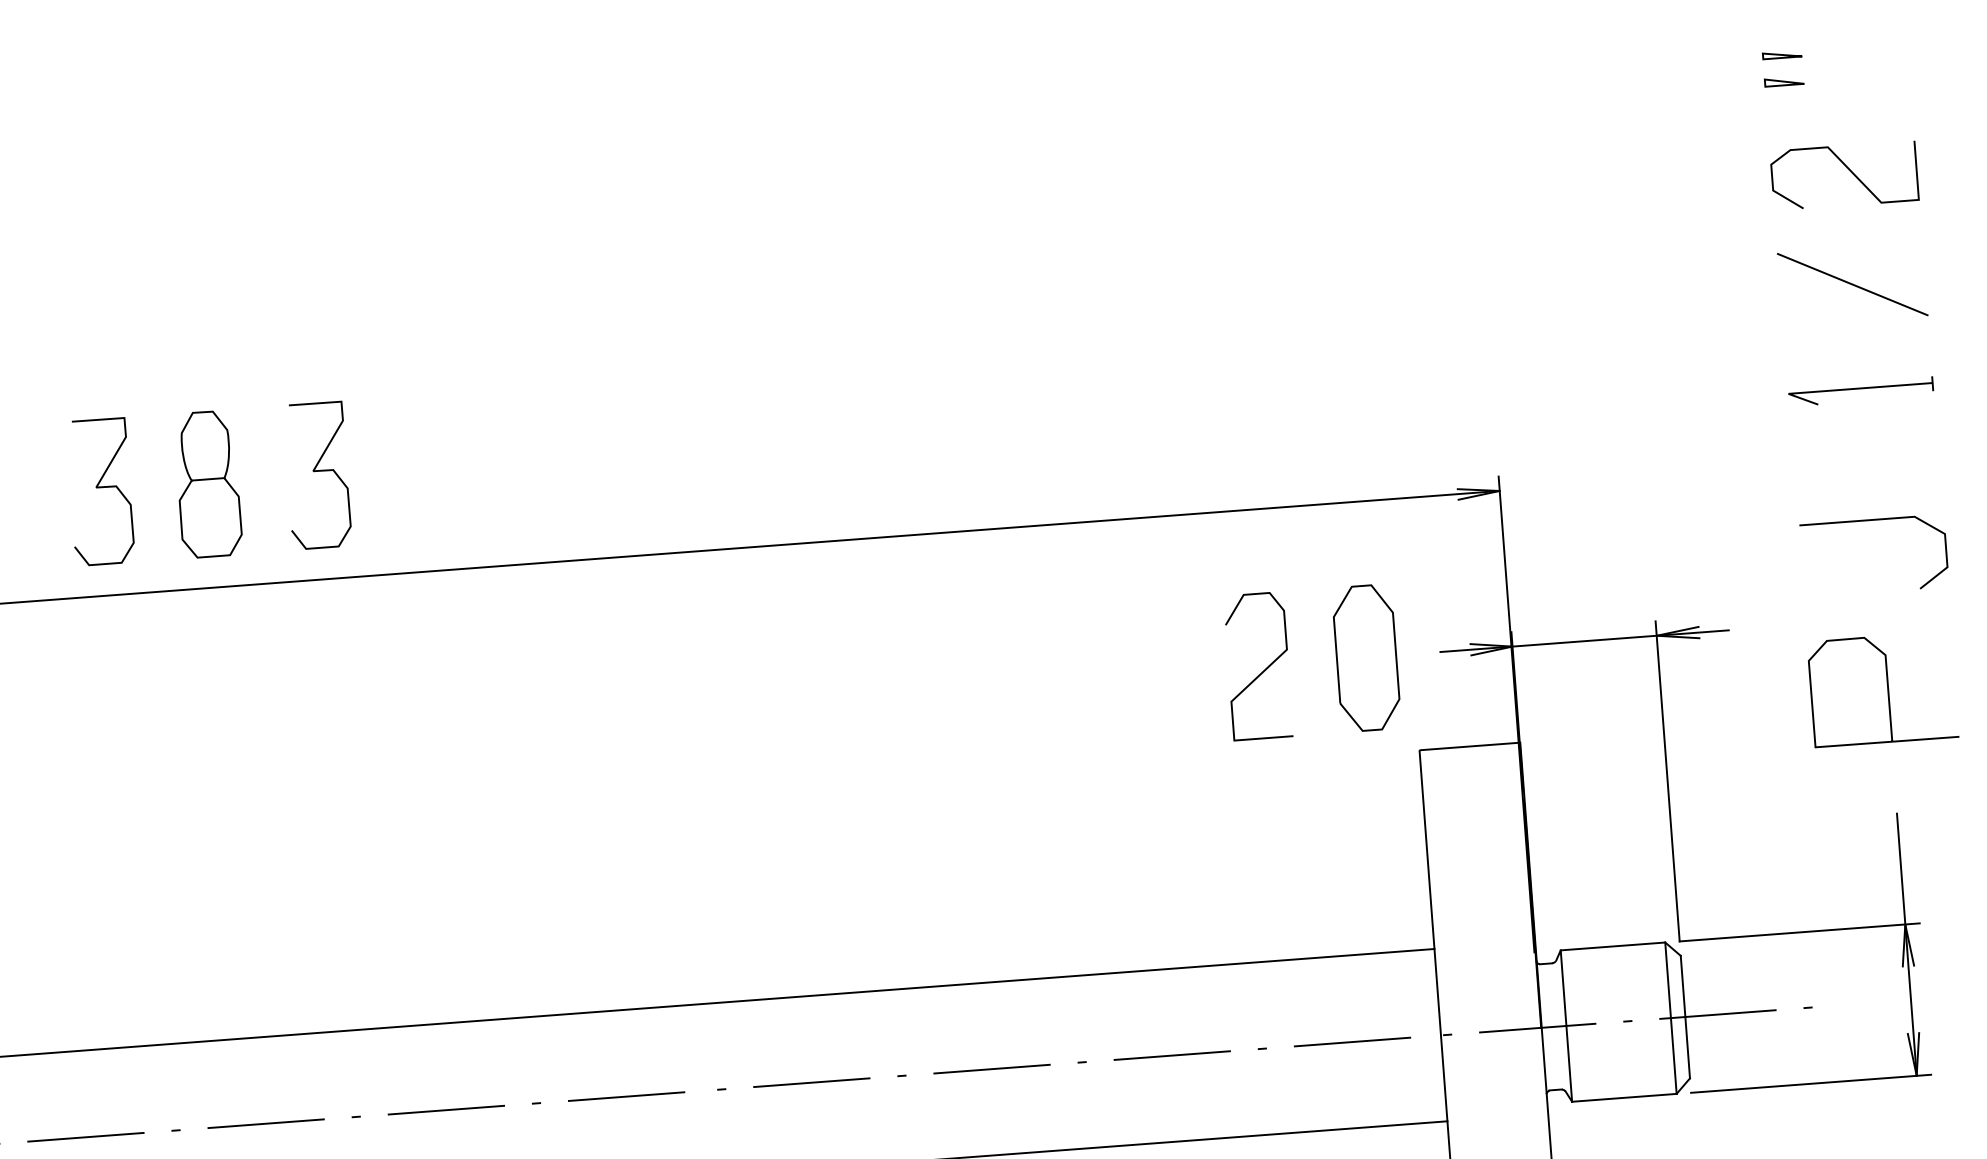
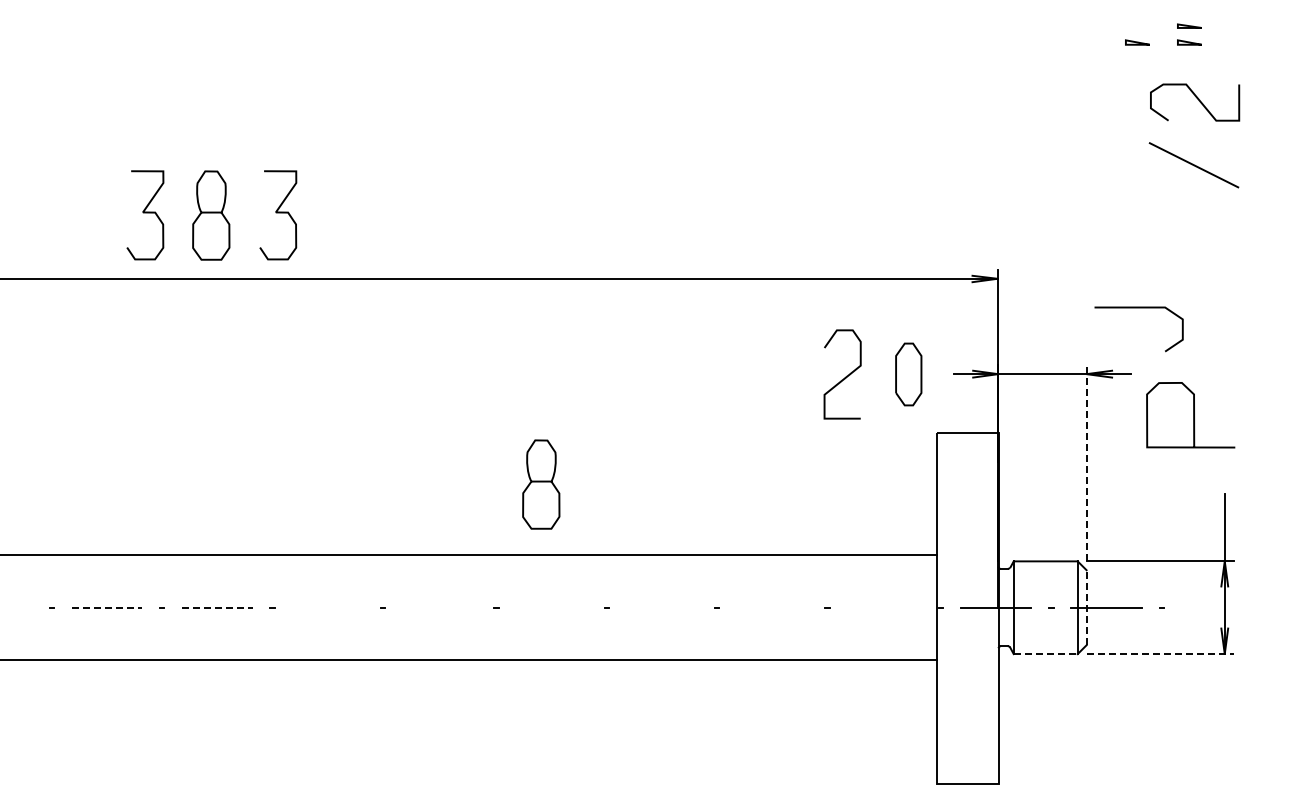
part: (1699, 88) -> (1137, 42), added
curve: (1848, 170) -> (1197, 99), moved
line: (1851, 285) -> (1193, 165), moved
part: (1859, 391) -> (1221, 234), removed
line: (1871, 521) -> (1138, 308), moved
part: (1366, 658) -> (908, 374), size x0.7
curve: (1887, 689) -> (1193, 415), moved
line: (1667, 780) -> (1086, 462), solid -> dashed
curve: (780, 879) -> (541, 482), added
line: (1685, 1016) -> (1086, 607), solid -> dashed
line: (1352, 1041) -> (882, 607), removed
line: (1170, 1055) -> (771, 607), removed
line: (991, 1068) -> (661, 607), removed
line: (811, 1082) -> (551, 607), removed
line: (1811, 1084) -> (1160, 654), solid -> dashed
line: (625, 1096) -> (437, 607), removed
line: (1625, 1098) -> (1046, 654), solid -> dashed
line: (446, 1109) -> (327, 607), removed
line: (266, 1123) -> (217, 607), solid -> dashed
line: (86, 1136) -> (107, 607), solid -> dashed

